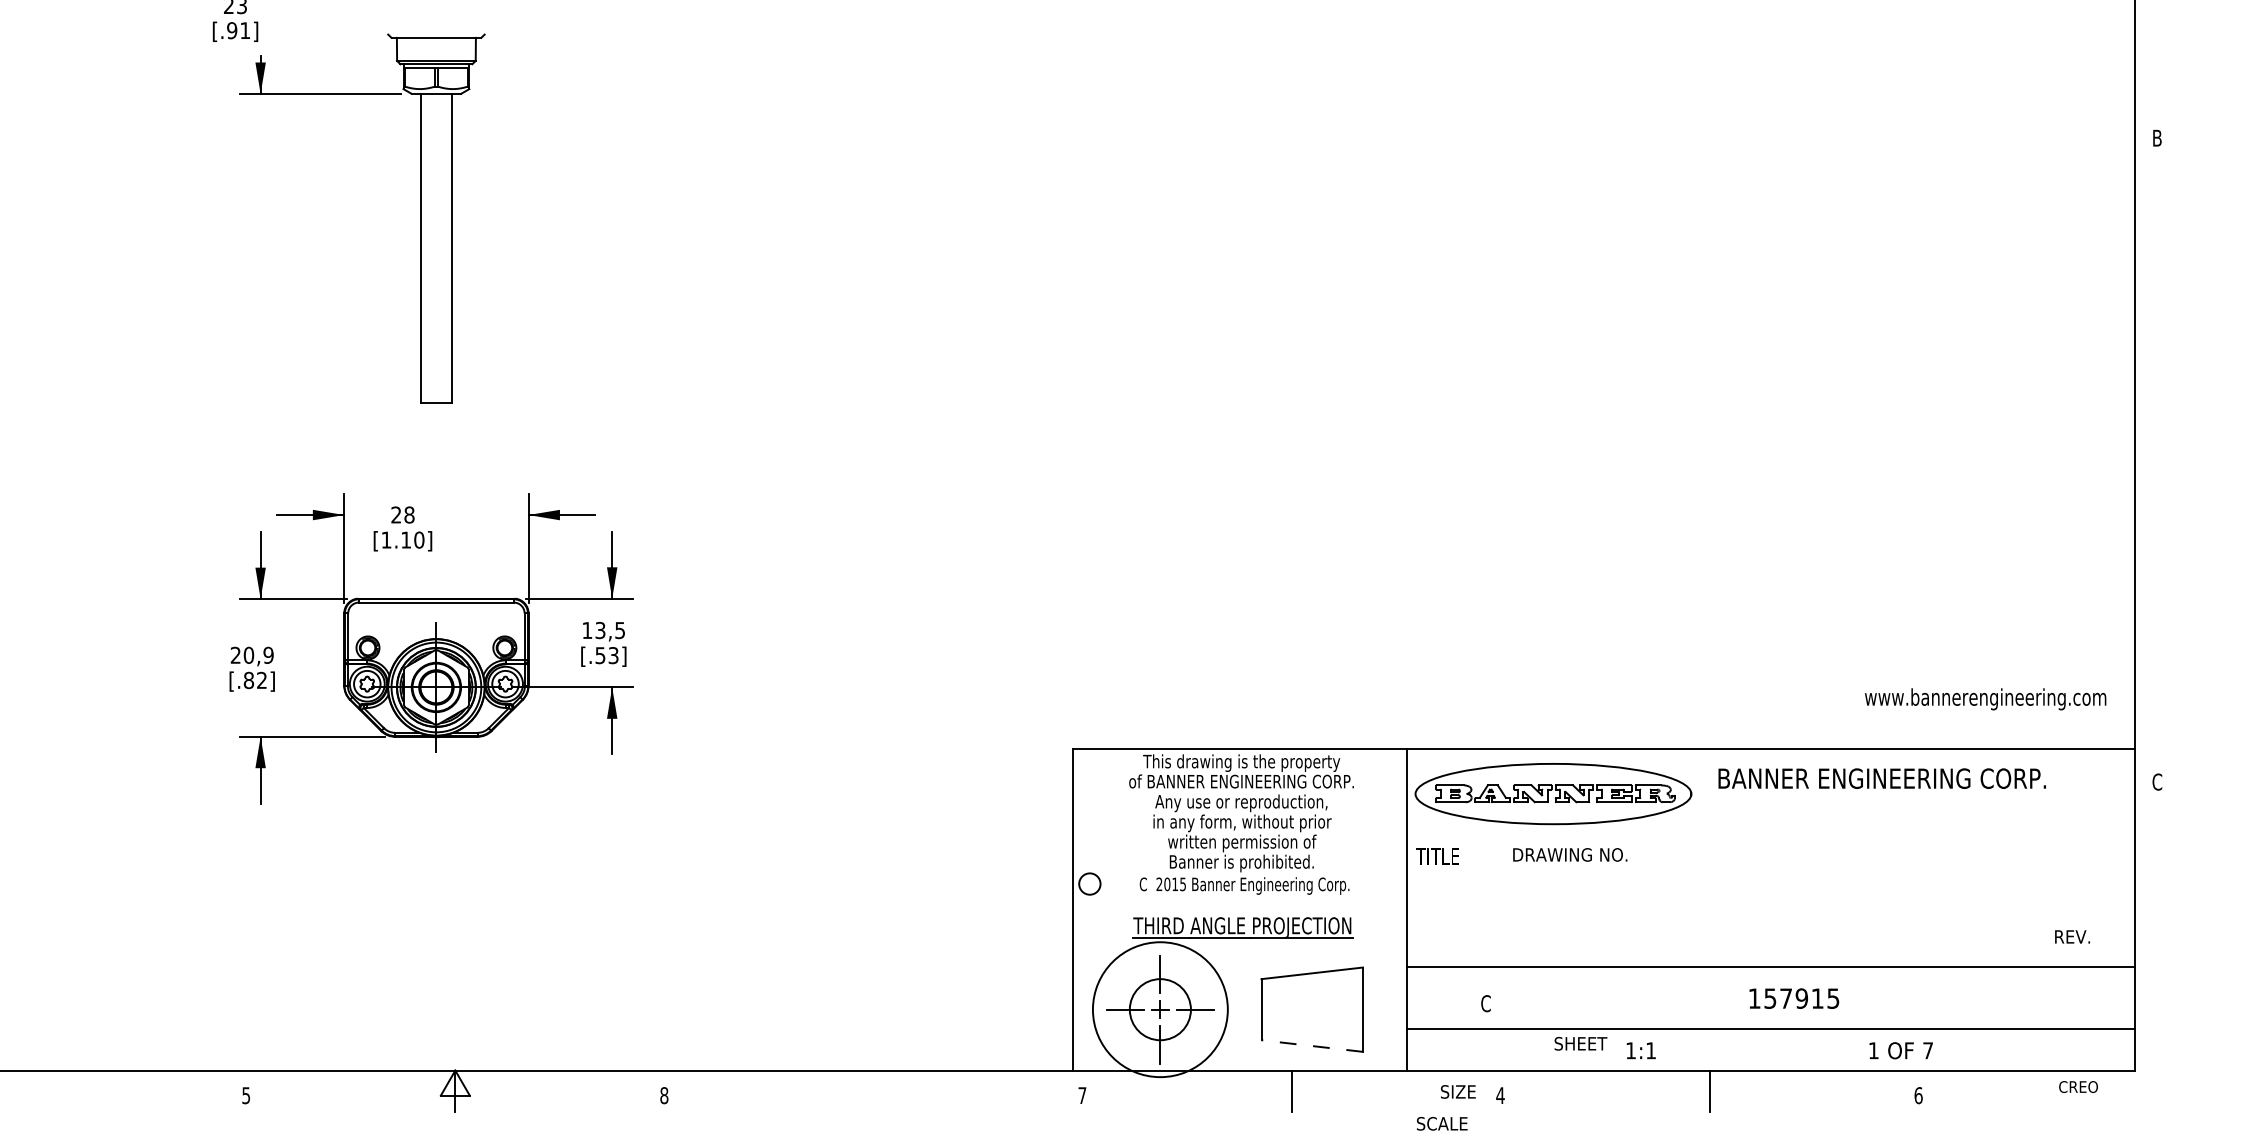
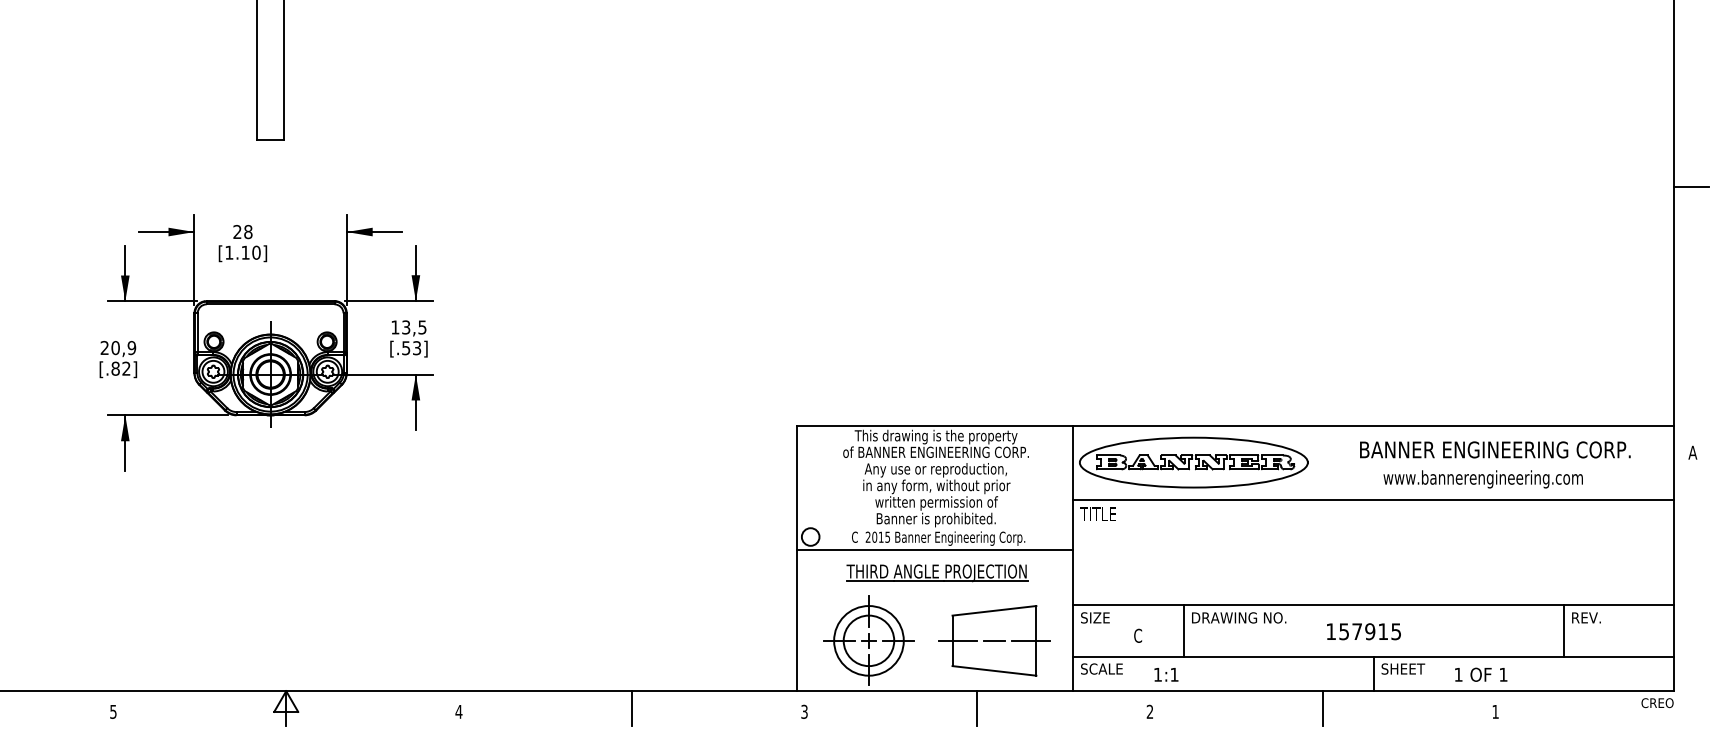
line: (2155, 460) -> (1691, 186), added
text: (1985, 699) -> (1483, 479), moved
text: (1881, 778) -> (1494, 449), moved
text: (2157, 781) -> (1693, 452), C -> A
line: (1770, 839) -> (1373, 500), added
text: (1570, 854) -> (1239, 617), moved
line: (1239, 899) -> (934, 549), added
text: (2072, 936) -> (1586, 617), moved
line: (1541, 997) -> (1183, 630), added
line: (2001, 997) -> (1564, 630), added
text: (1794, 998) -> (1364, 631), moved
circle: (1160, 1009) -> (869, 640), size x0.62
line: (1267, 1009) -> (957, 640), added
line: (1311, 1009) -> (993, 640), added
line: (1356, 1009) -> (1031, 640), added
text: (1580, 1043) -> (1402, 668), moved
line: (1311, 1045) -> (993, 670), dashed -> solid
line: (1771, 1049) -> (1374, 673), added
text: (1640, 1050) -> (1165, 674), moved
text: (1927, 1050) -> (1502, 674), 7 -> 1
text: (2078, 1086) -> (1657, 702), moved
line: (873, 1091) -> (631, 708), added
text: (1458, 1091) -> (1095, 617), moved
text: (664, 1095) -> (459, 711), 8 -> 4
text: (1082, 1095) -> (804, 711), 7 -> 3
text: (1500, 1095) -> (1150, 711), 4 -> 2
text: (1918, 1095) -> (1495, 711), 6 -> 1
text: (1442, 1123) -> (1102, 668), moved

